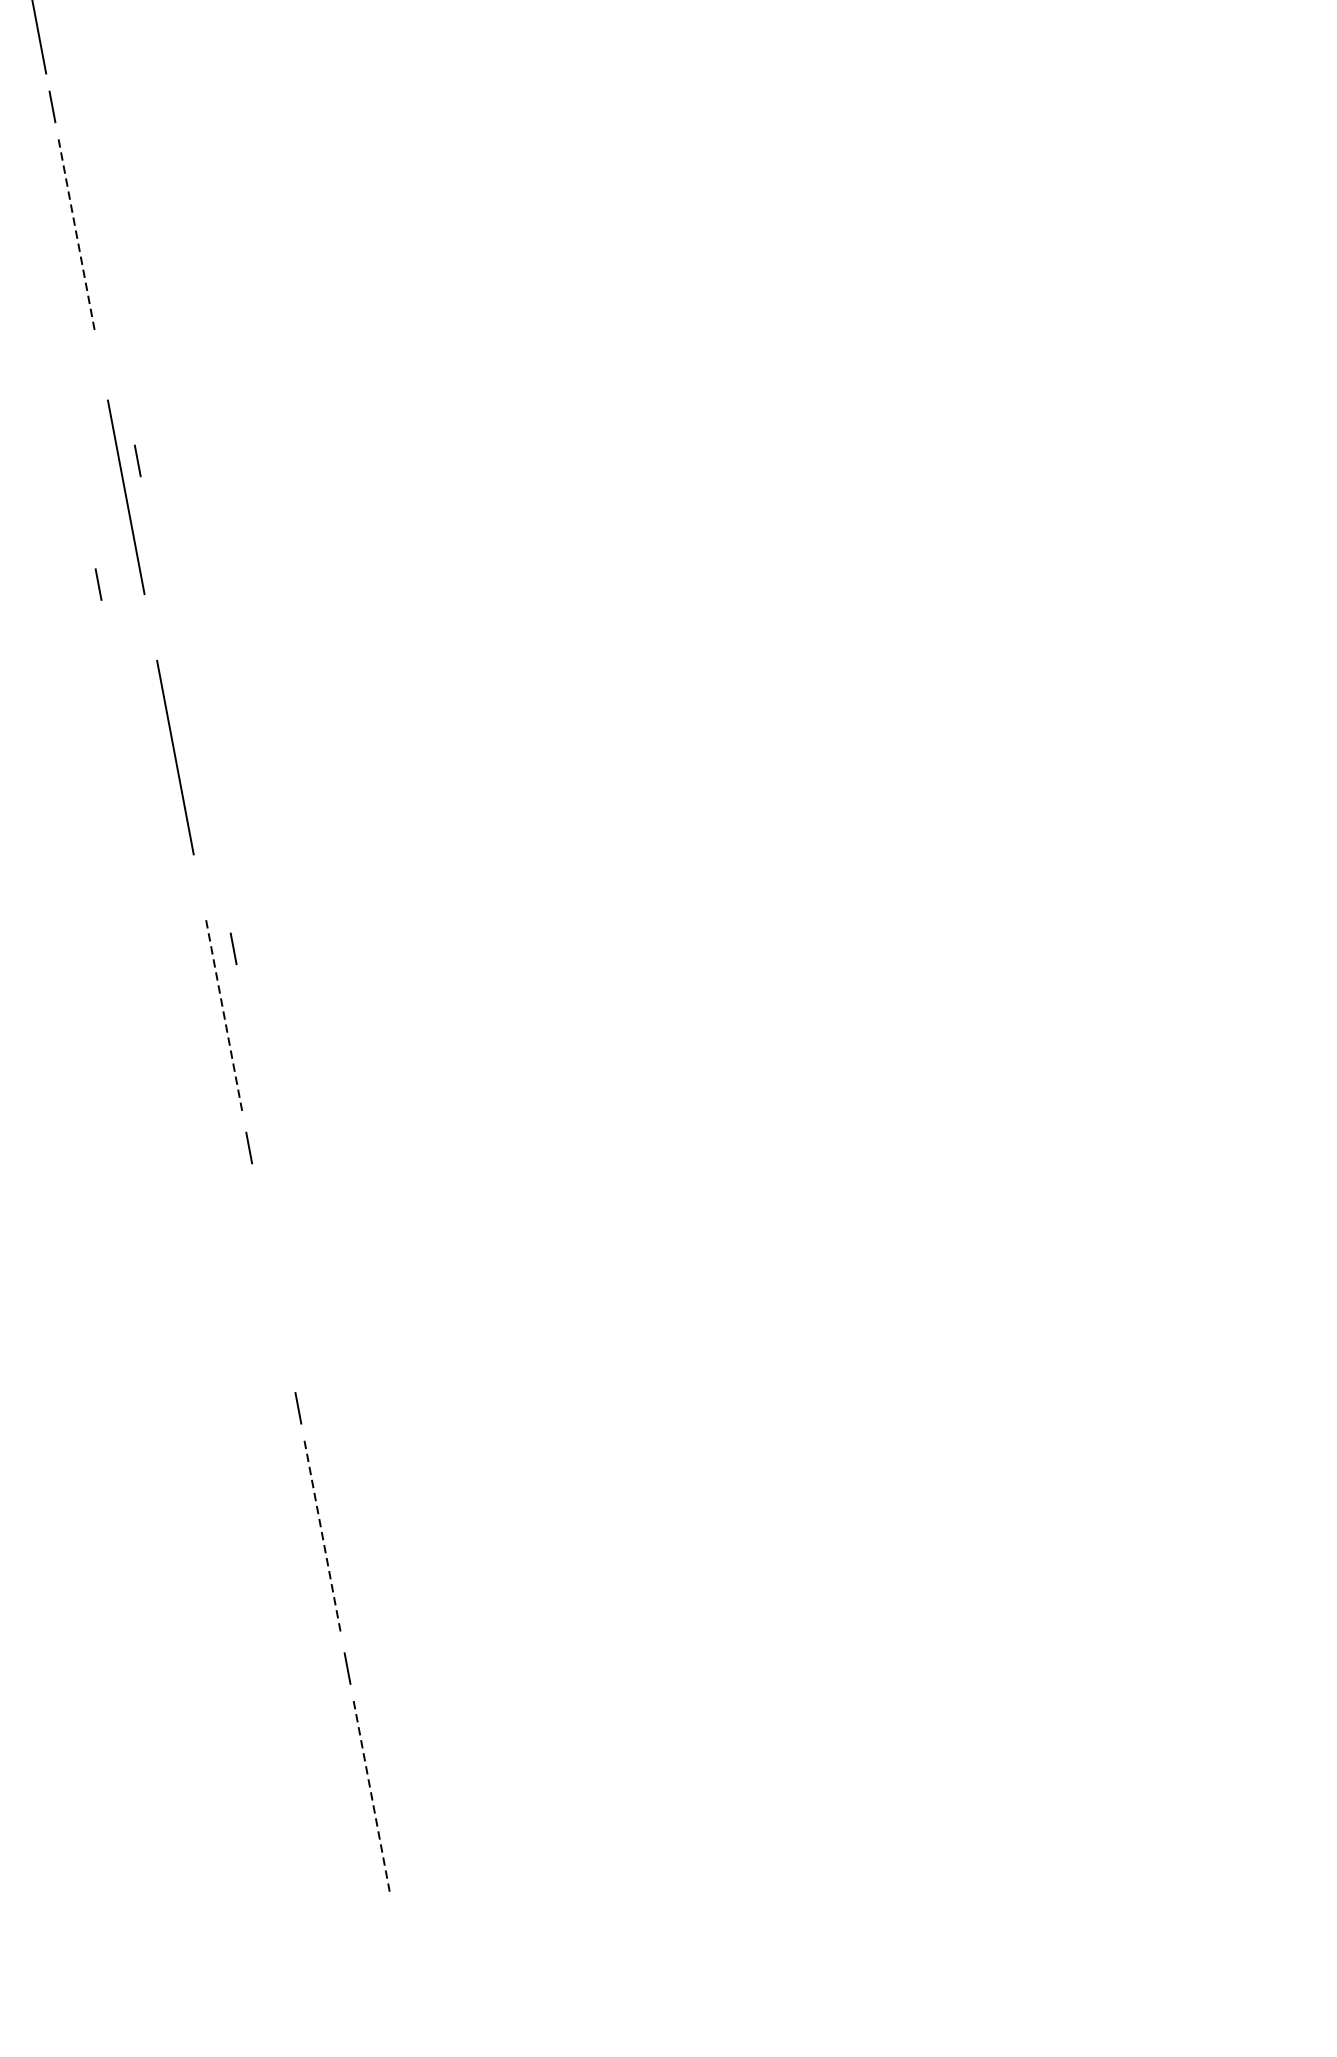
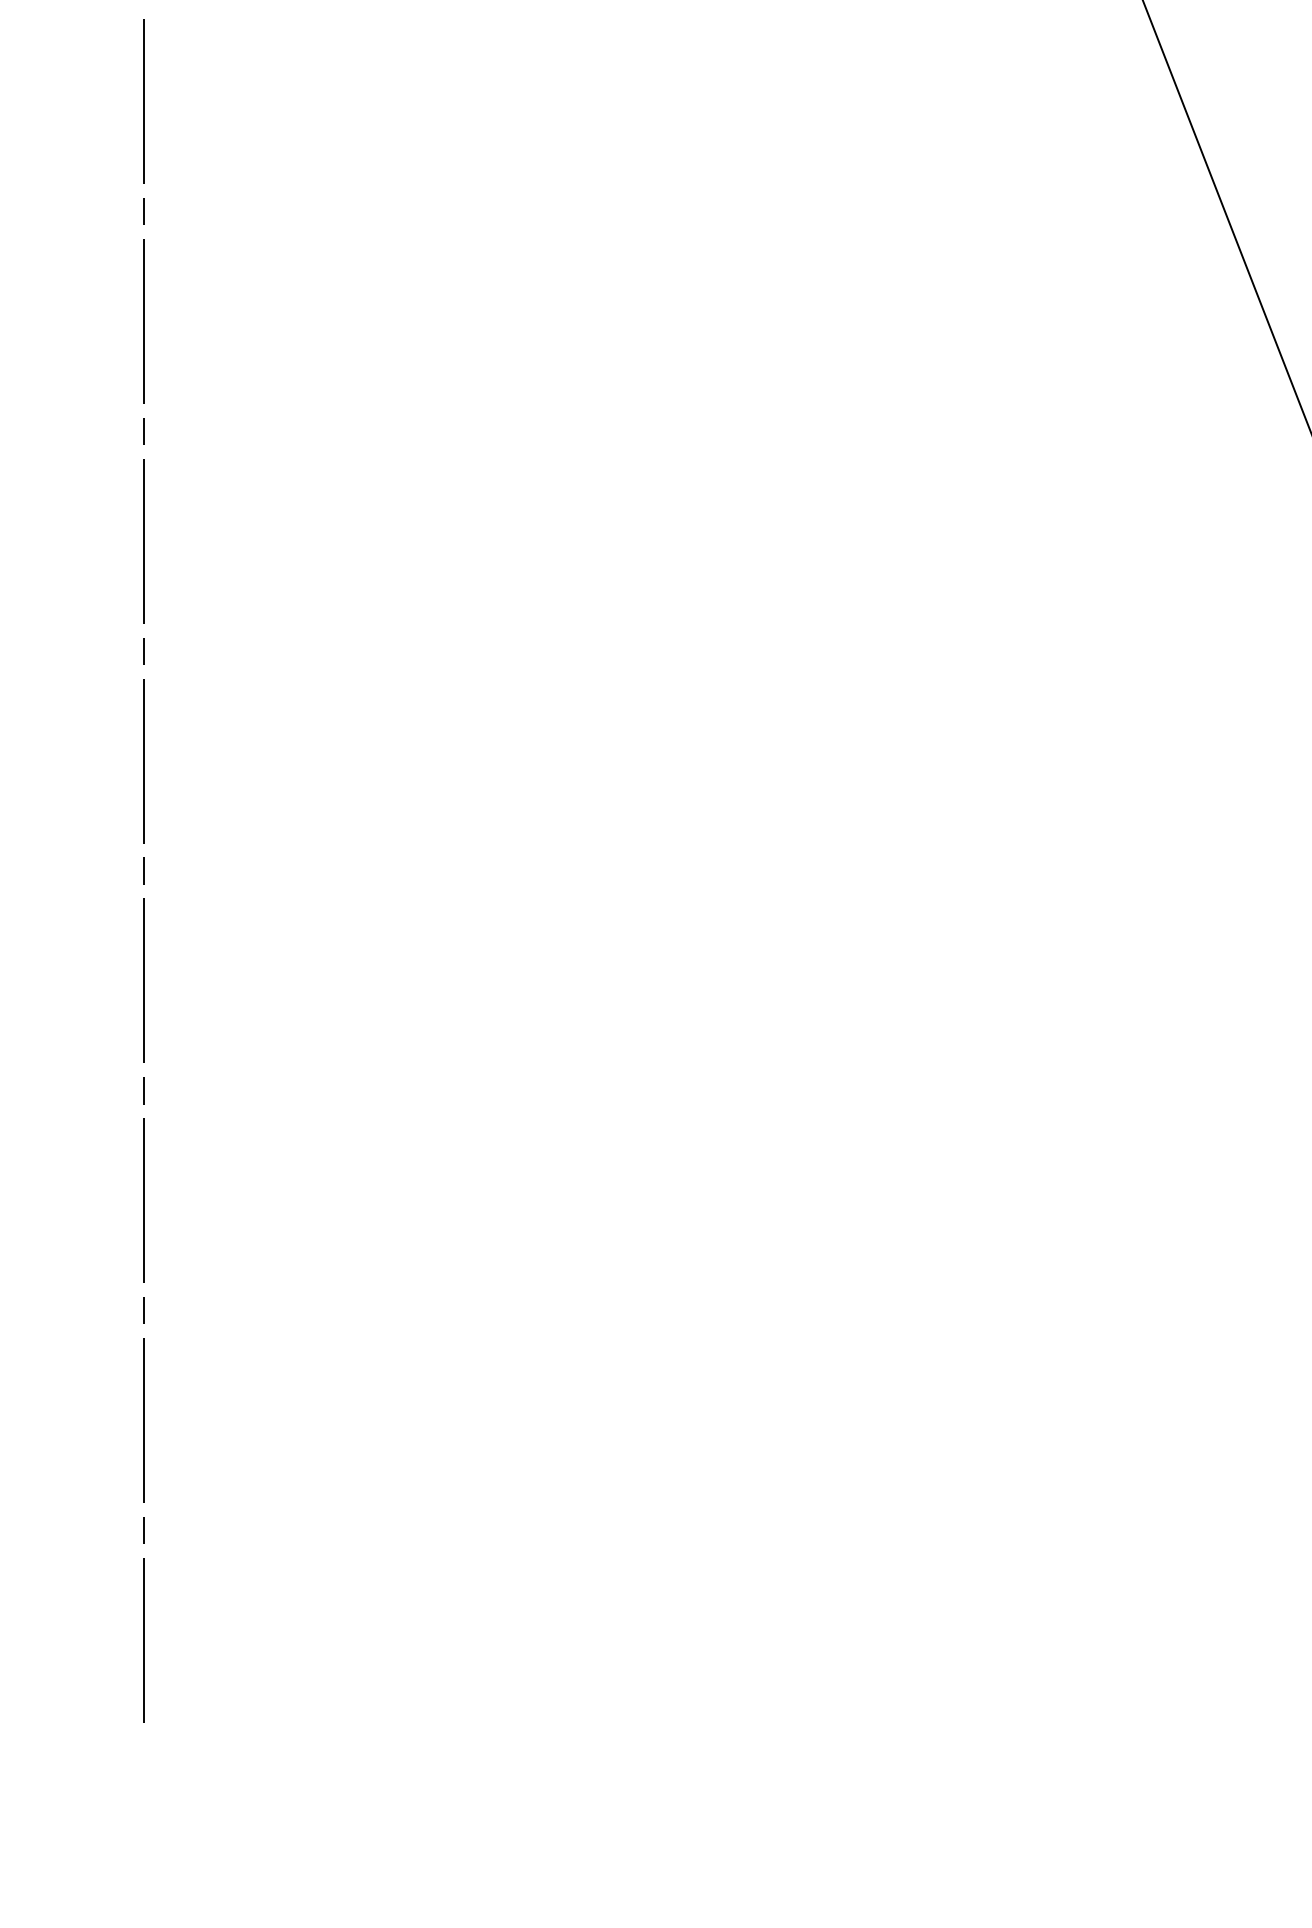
line: (77, 238) -> (143, 322), dashed -> solid
line: (137, 460) -> (143, 431), moved
line: (98, 584) -> (143, 651), moved
line: (233, 948) -> (143, 870), moved
line: (224, 1018) -> (143, 981), dashed -> solid
line: (273, 1277) -> (143, 1200), added
line: (322, 1538) -> (143, 1420), dashed -> solid
line: (372, 1800) -> (143, 1641), dashed -> solid

